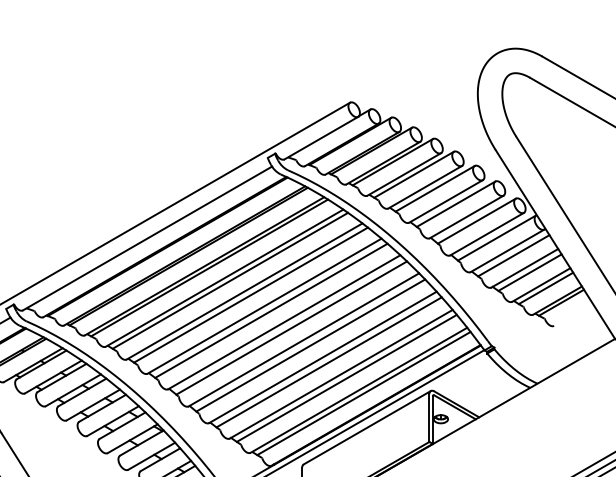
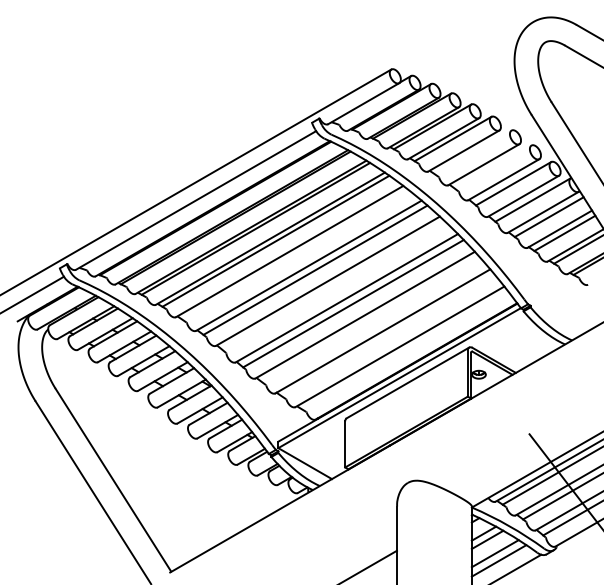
line: (435, 188) -> (473, 152), removed
line: (455, 204) -> (493, 167), removed
line: (250, 294) -> (295, 254), removed
line: (291, 327) -> (334, 286), removed
line: (328, 361) -> (370, 319), removed
line: (347, 378) -> (388, 335), removed
line: (363, 393) -> (404, 349), removed

